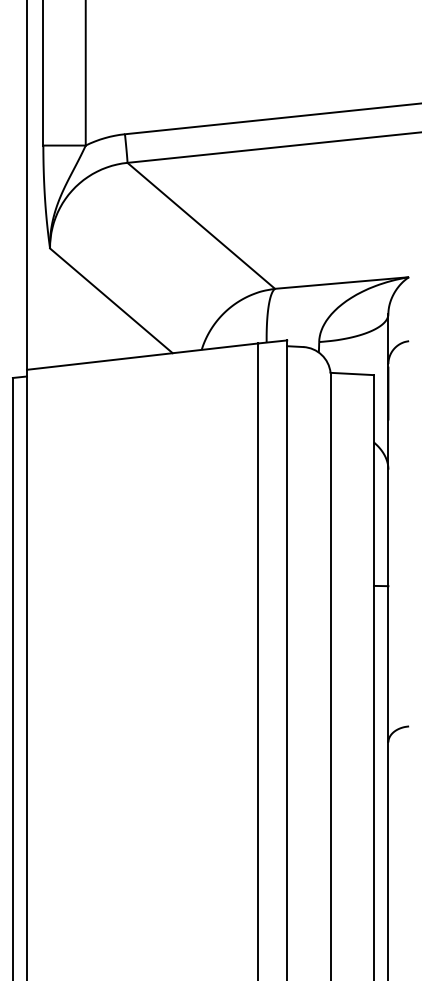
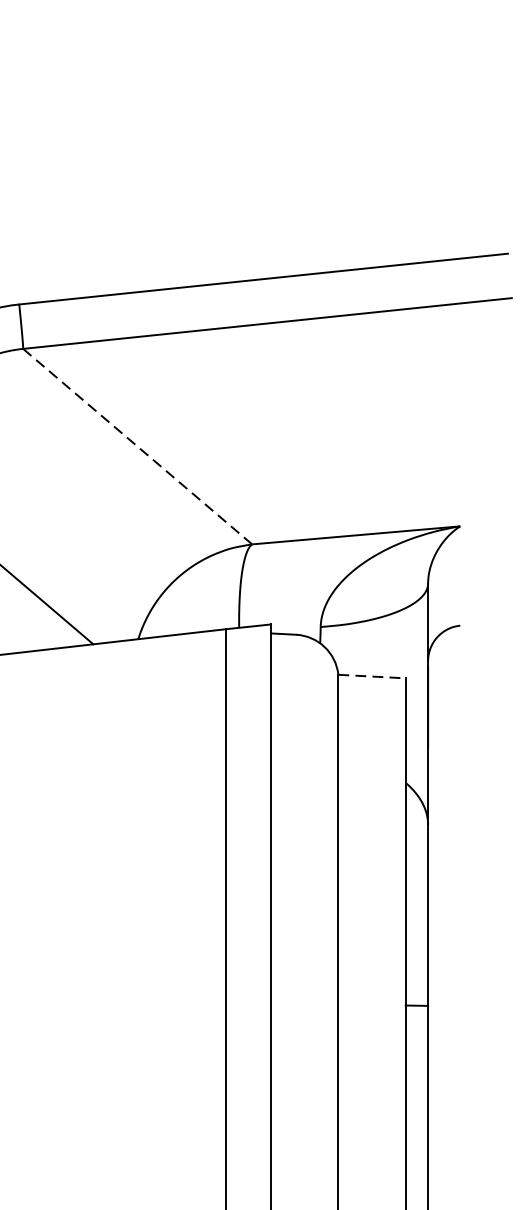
line: (201, 225) -> (138, 446), solid -> dashed
line: (352, 373) -> (372, 675), solid -> dashed

